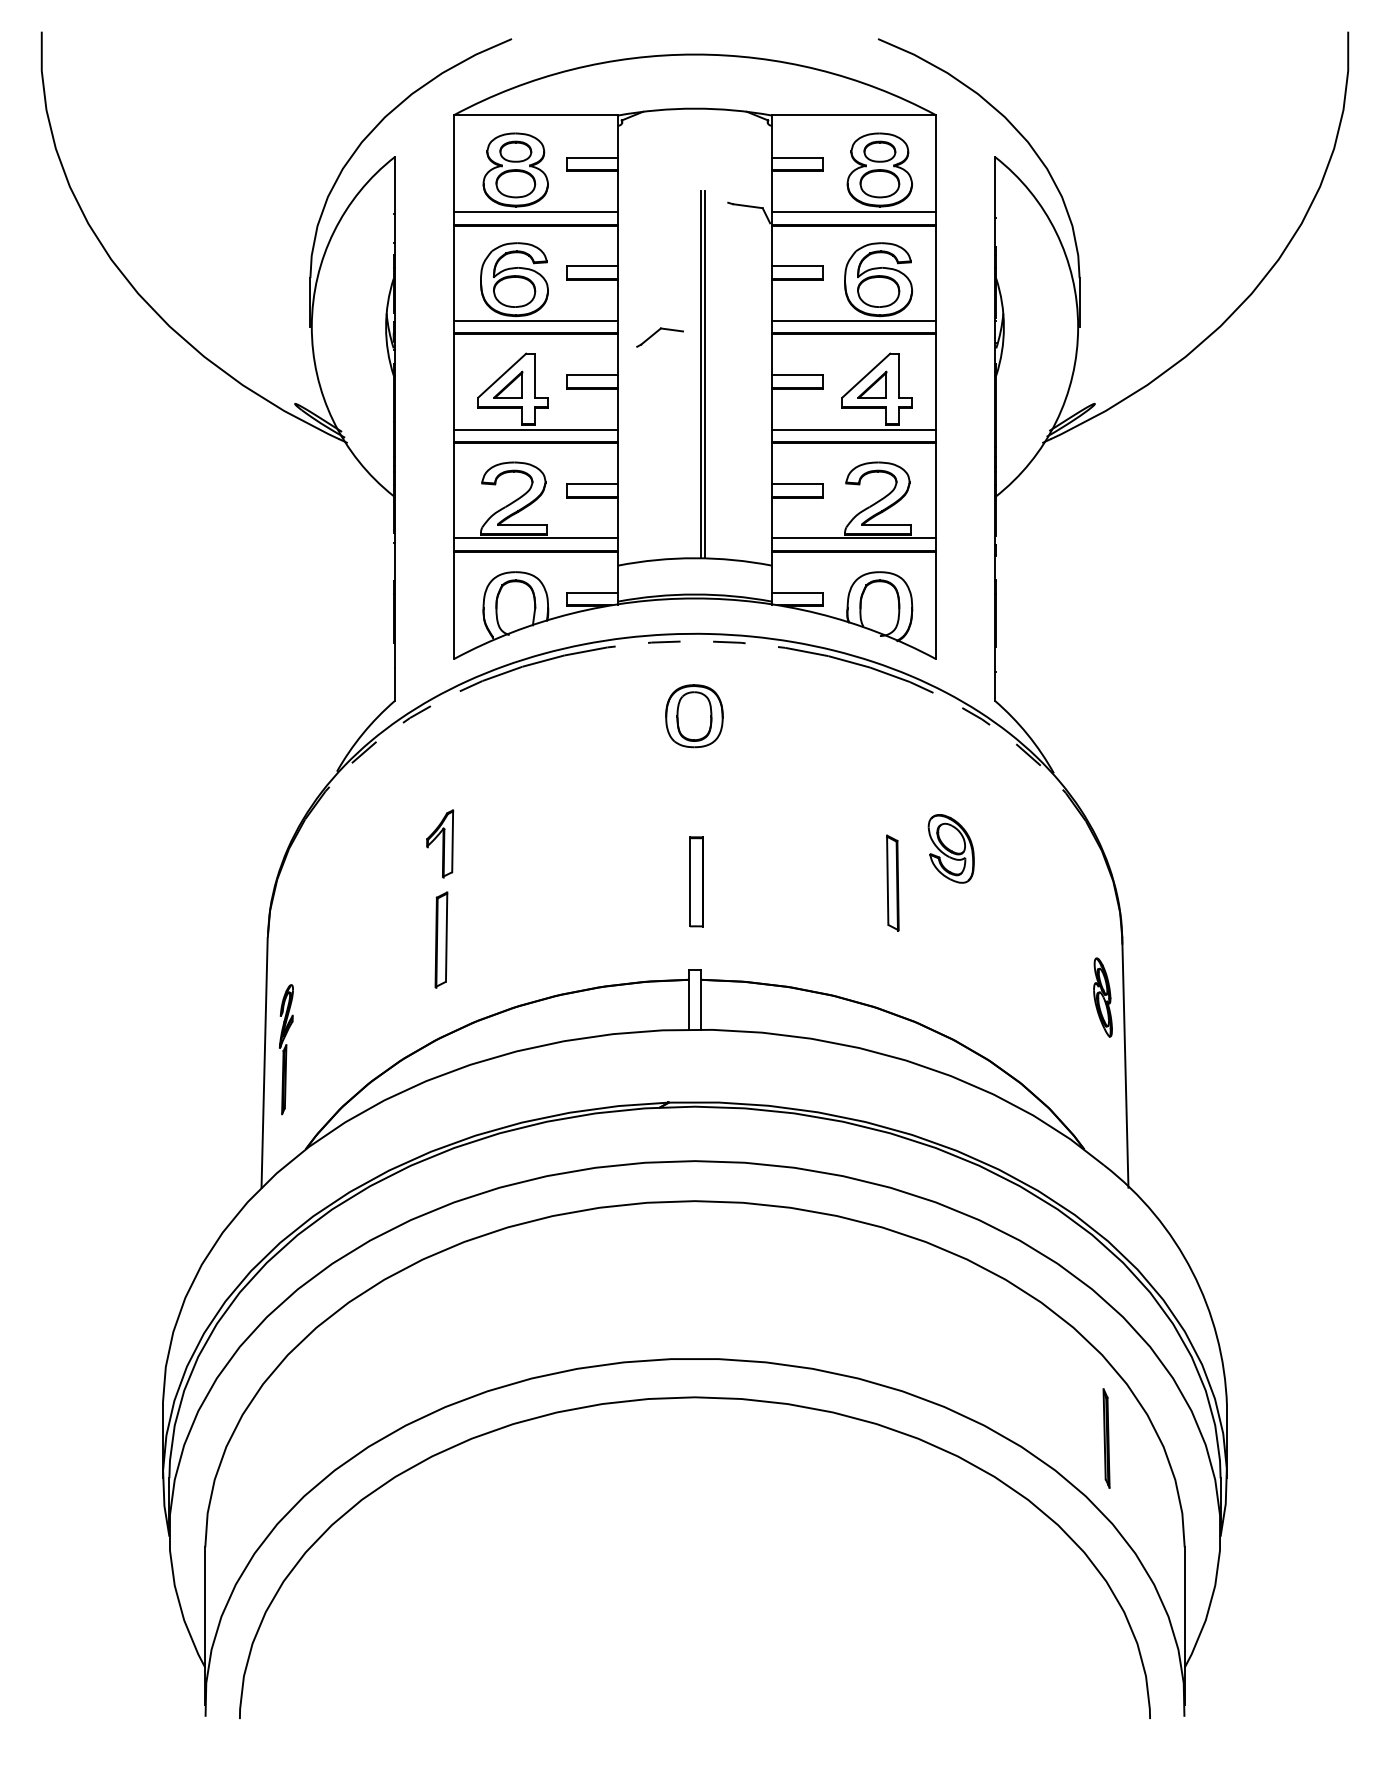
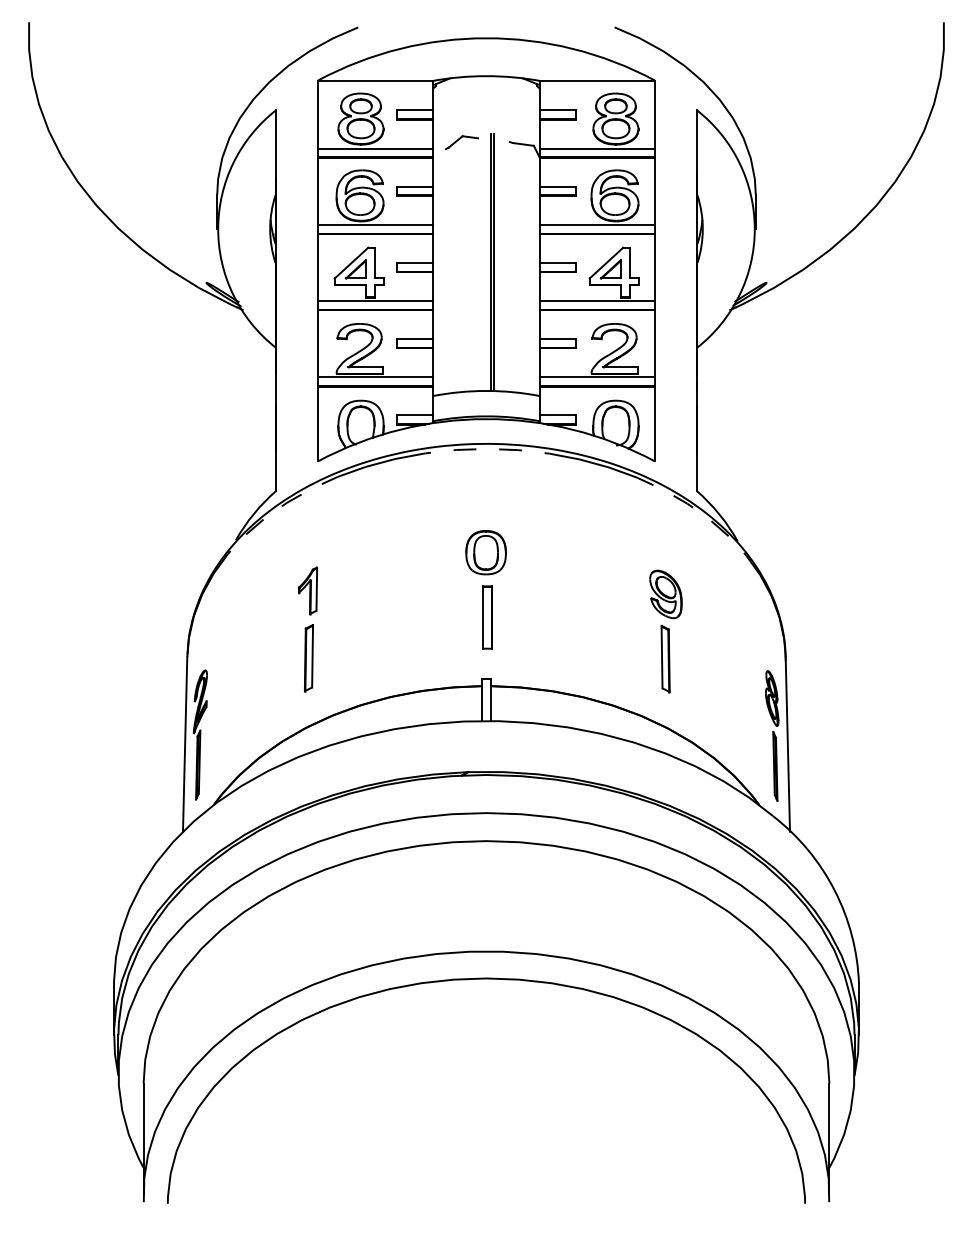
part: (659, 337) -> (461, 142), moved
part: (694, 716) -> (486, 552), moved
part: (892, 882) -> (665, 658), moved
part: (286, 1049) -> (200, 734), size x1.43
part: (1106, 1438) -> (775, 766), moved

